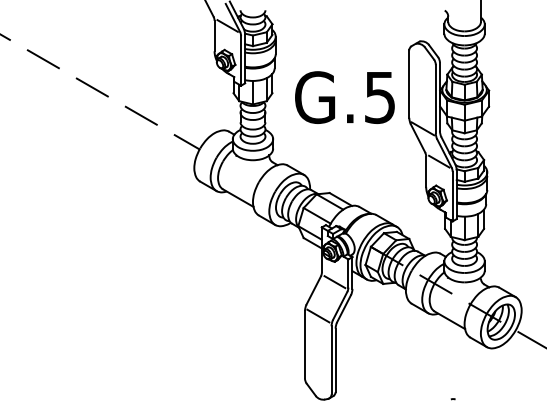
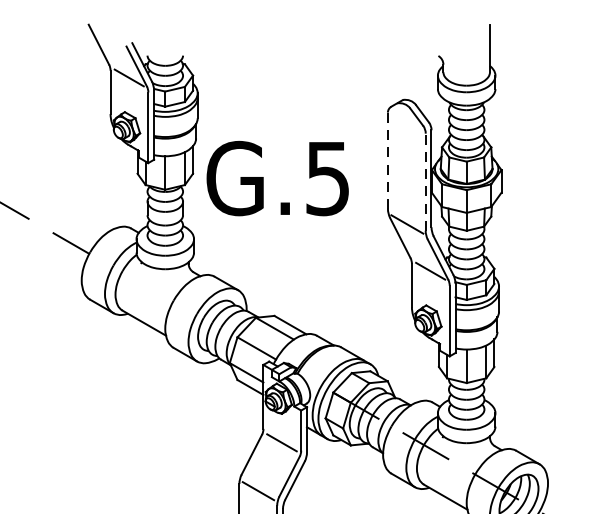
line: (409, 83) -> (388, 159), solid -> dashed
text: (344, 97) -> (277, 178), moved
line: (435, 98) -> (425, 181), solid -> dashed

